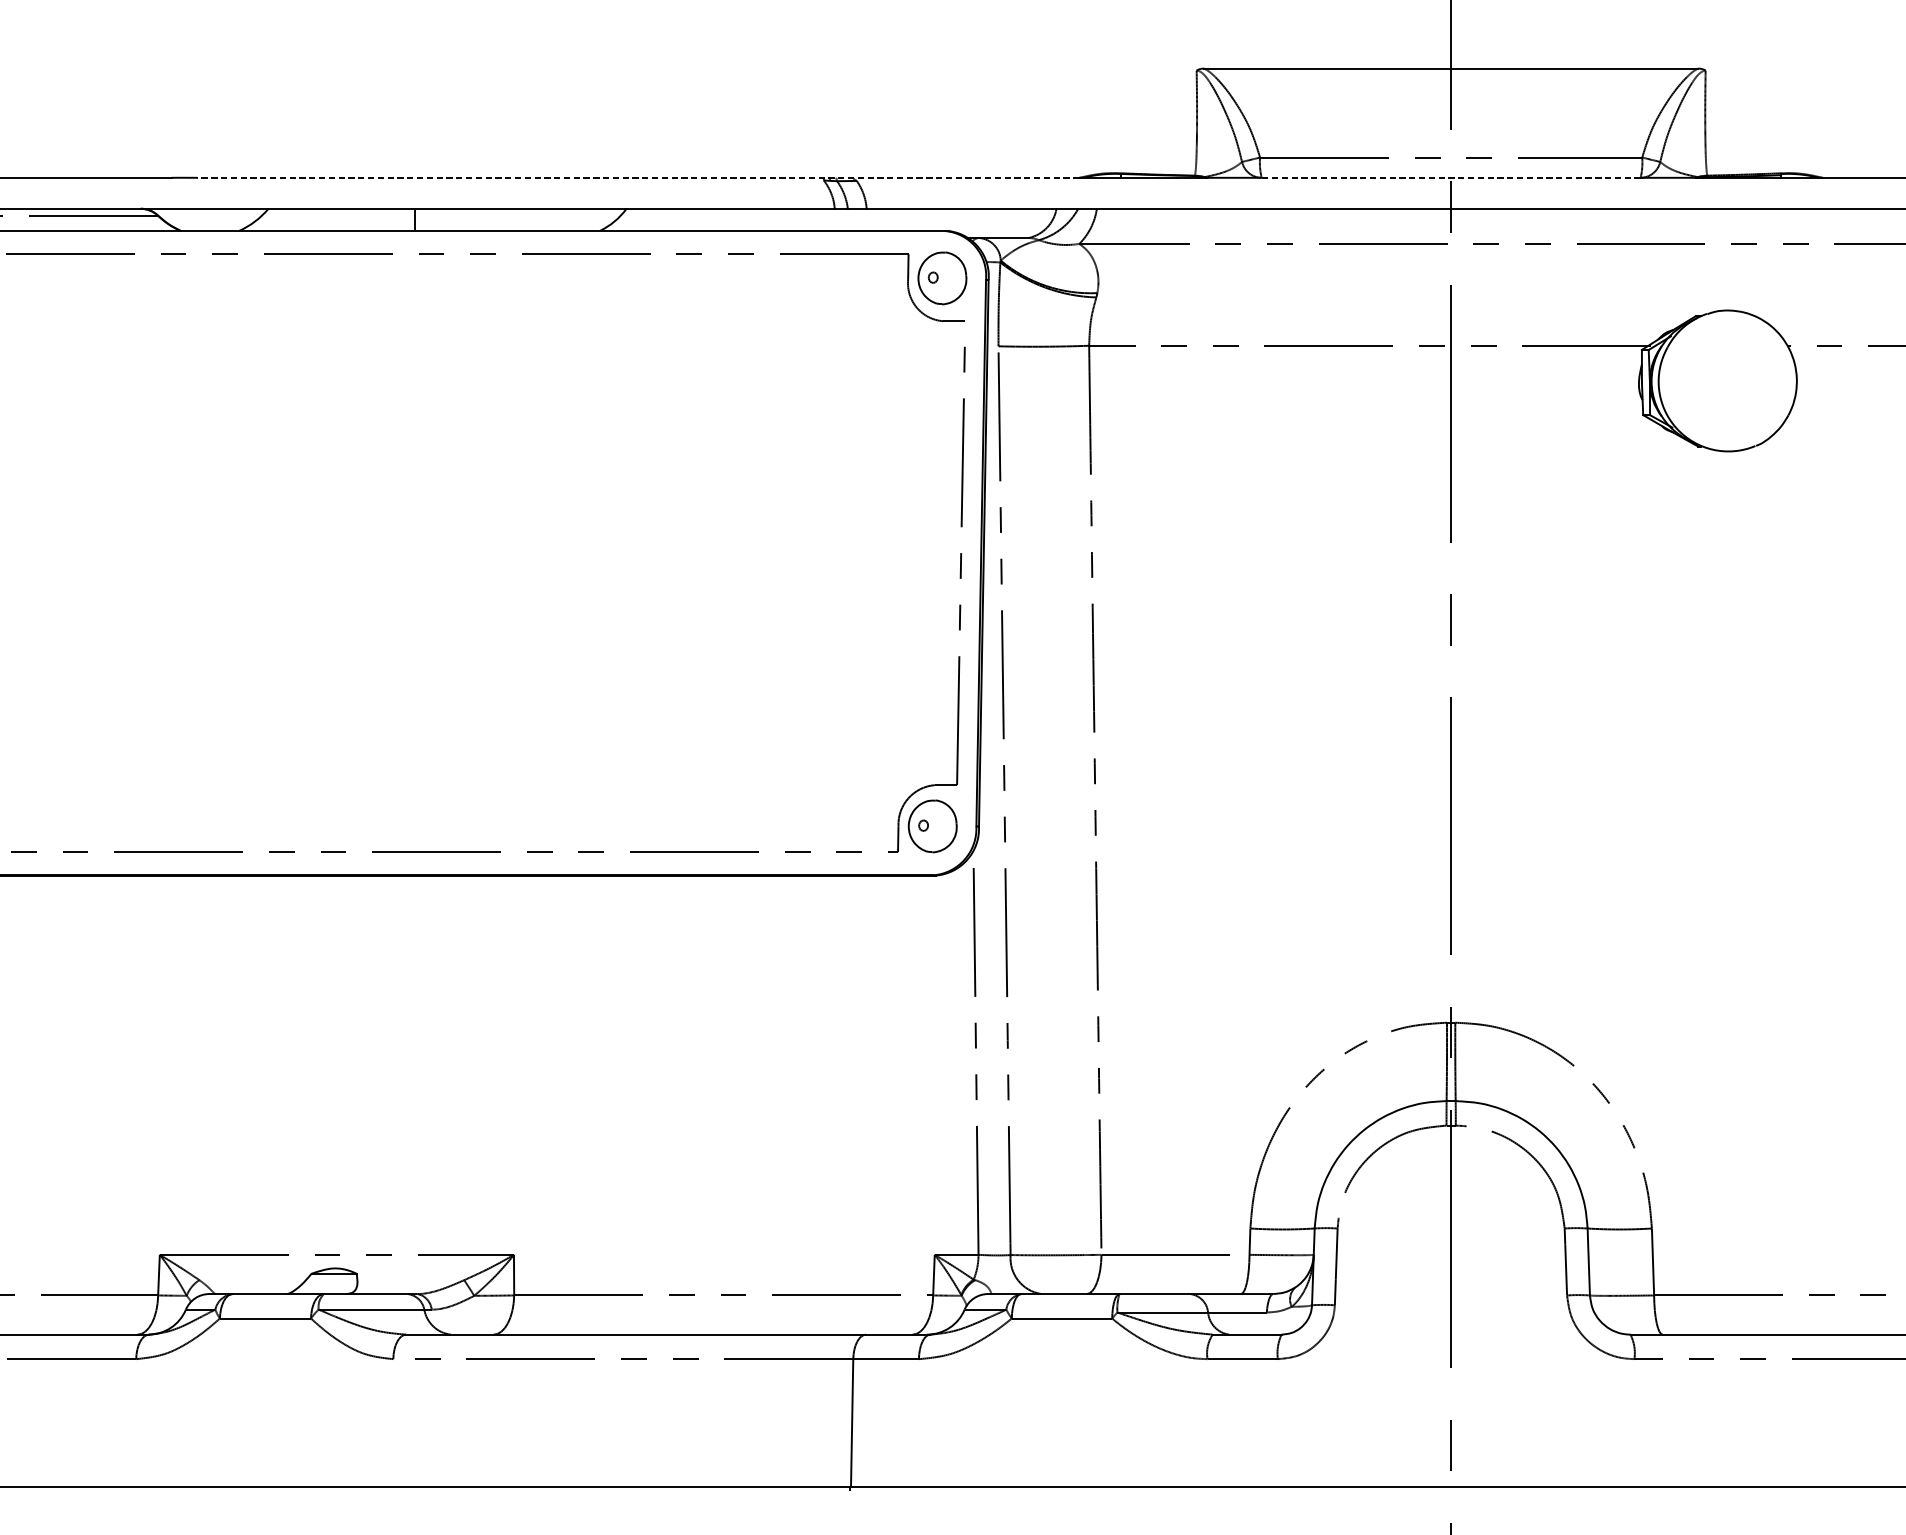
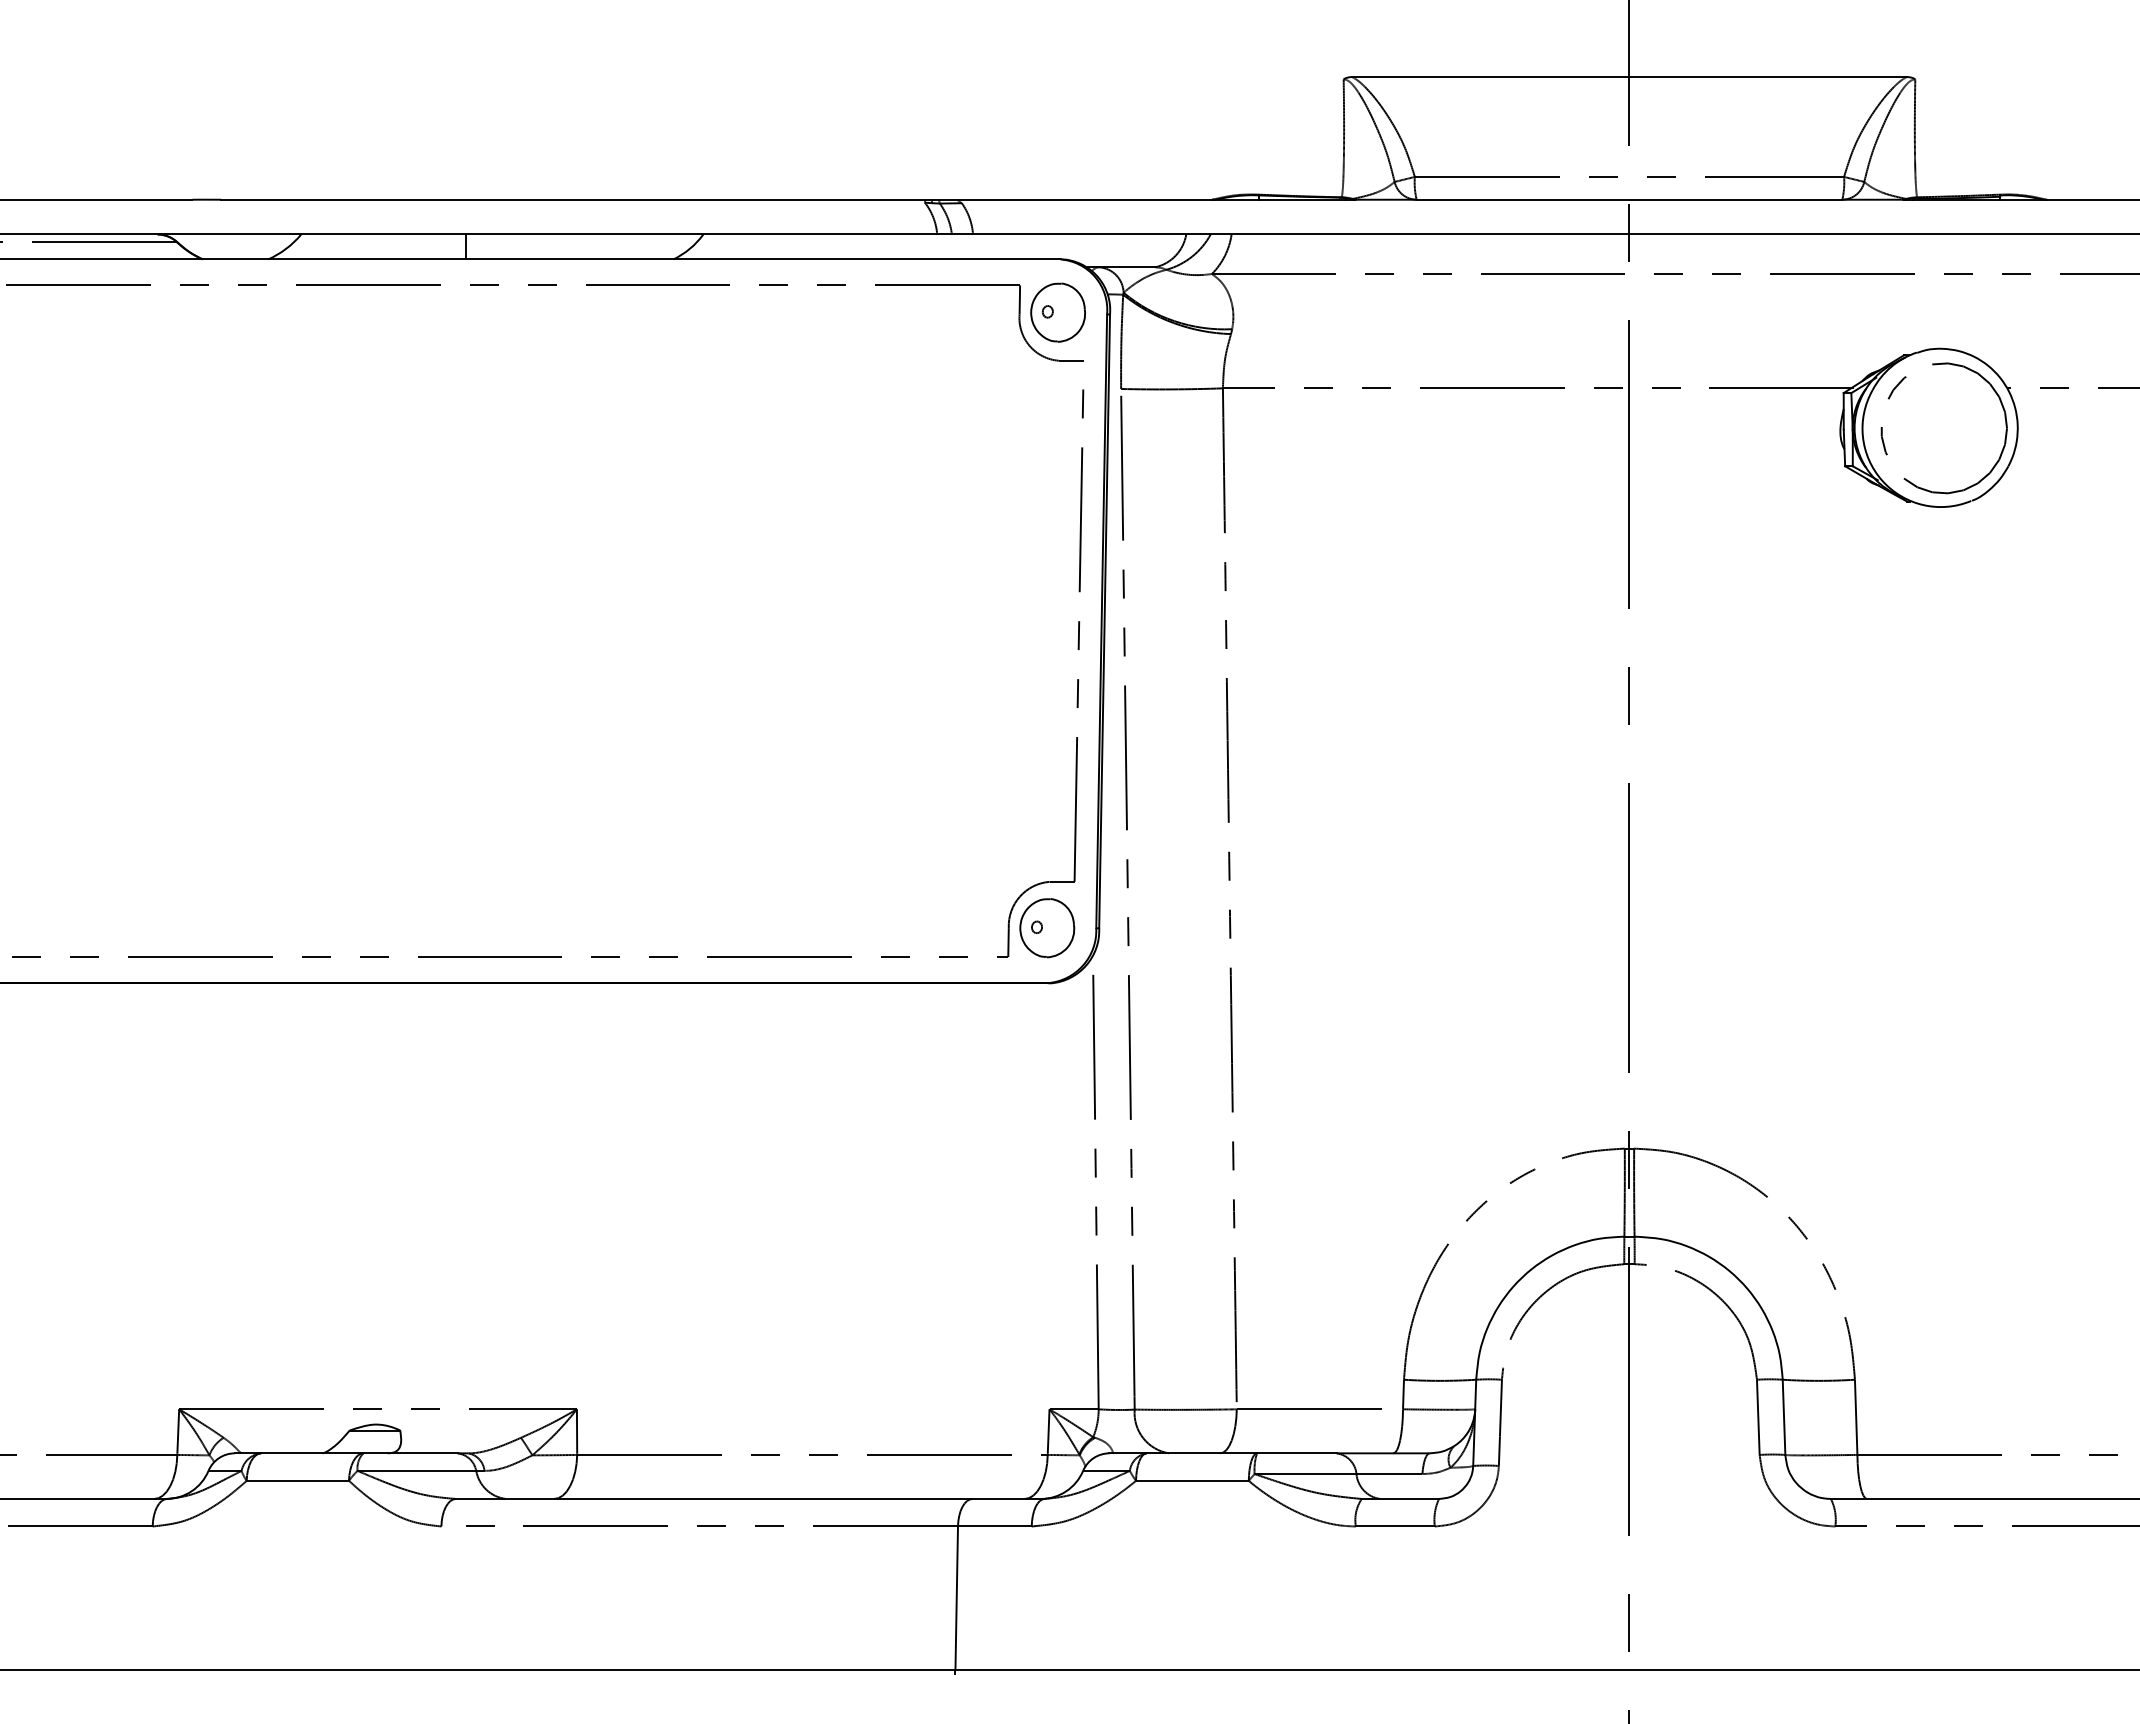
line: (638, 177) -> (716, 199), dashed -> solid
line: (1451, 177) -> (1629, 199), dashed -> solid
part: (1678, 393) -> (1884, 442), added

